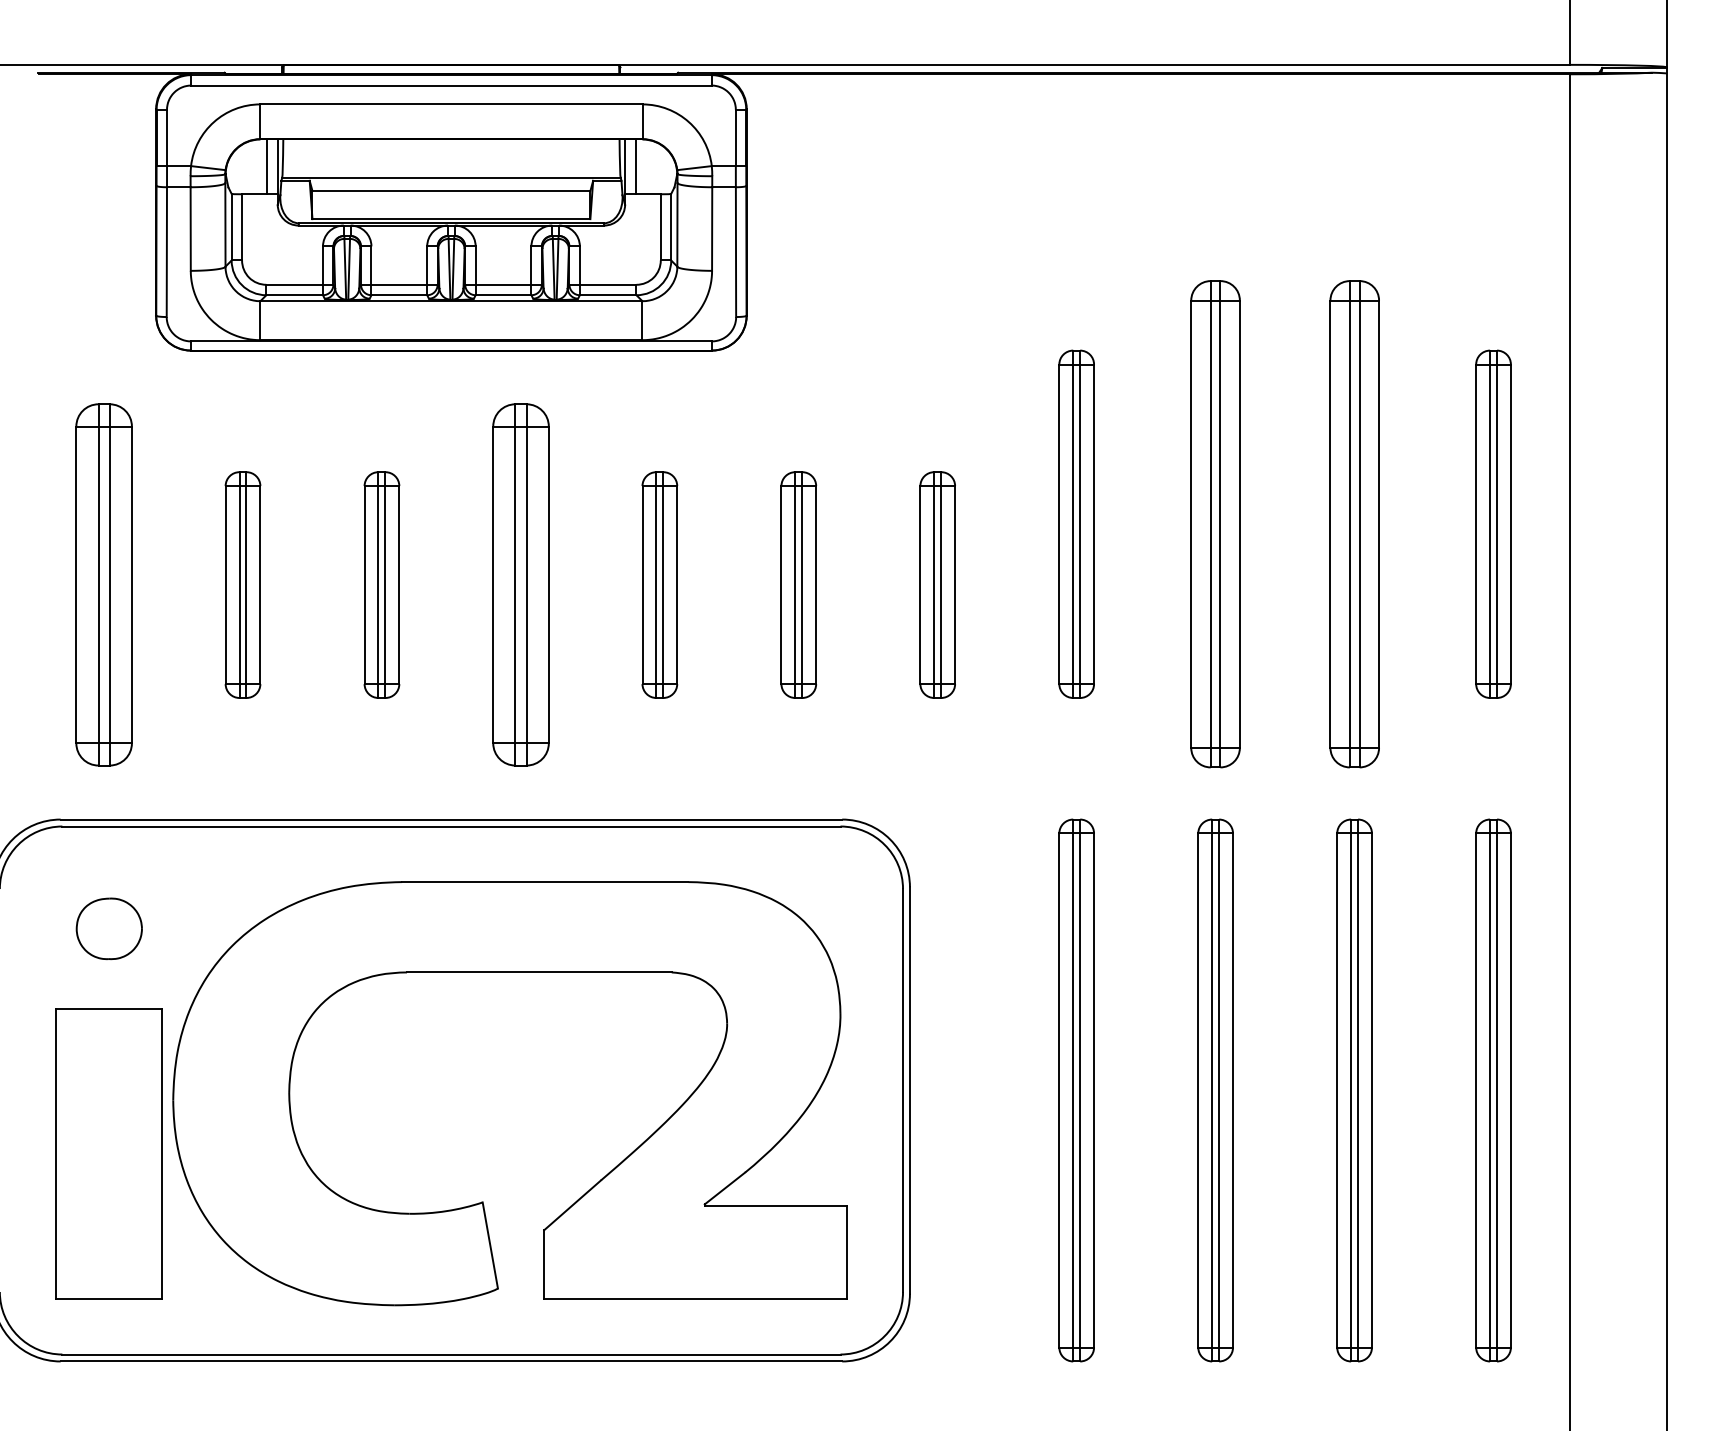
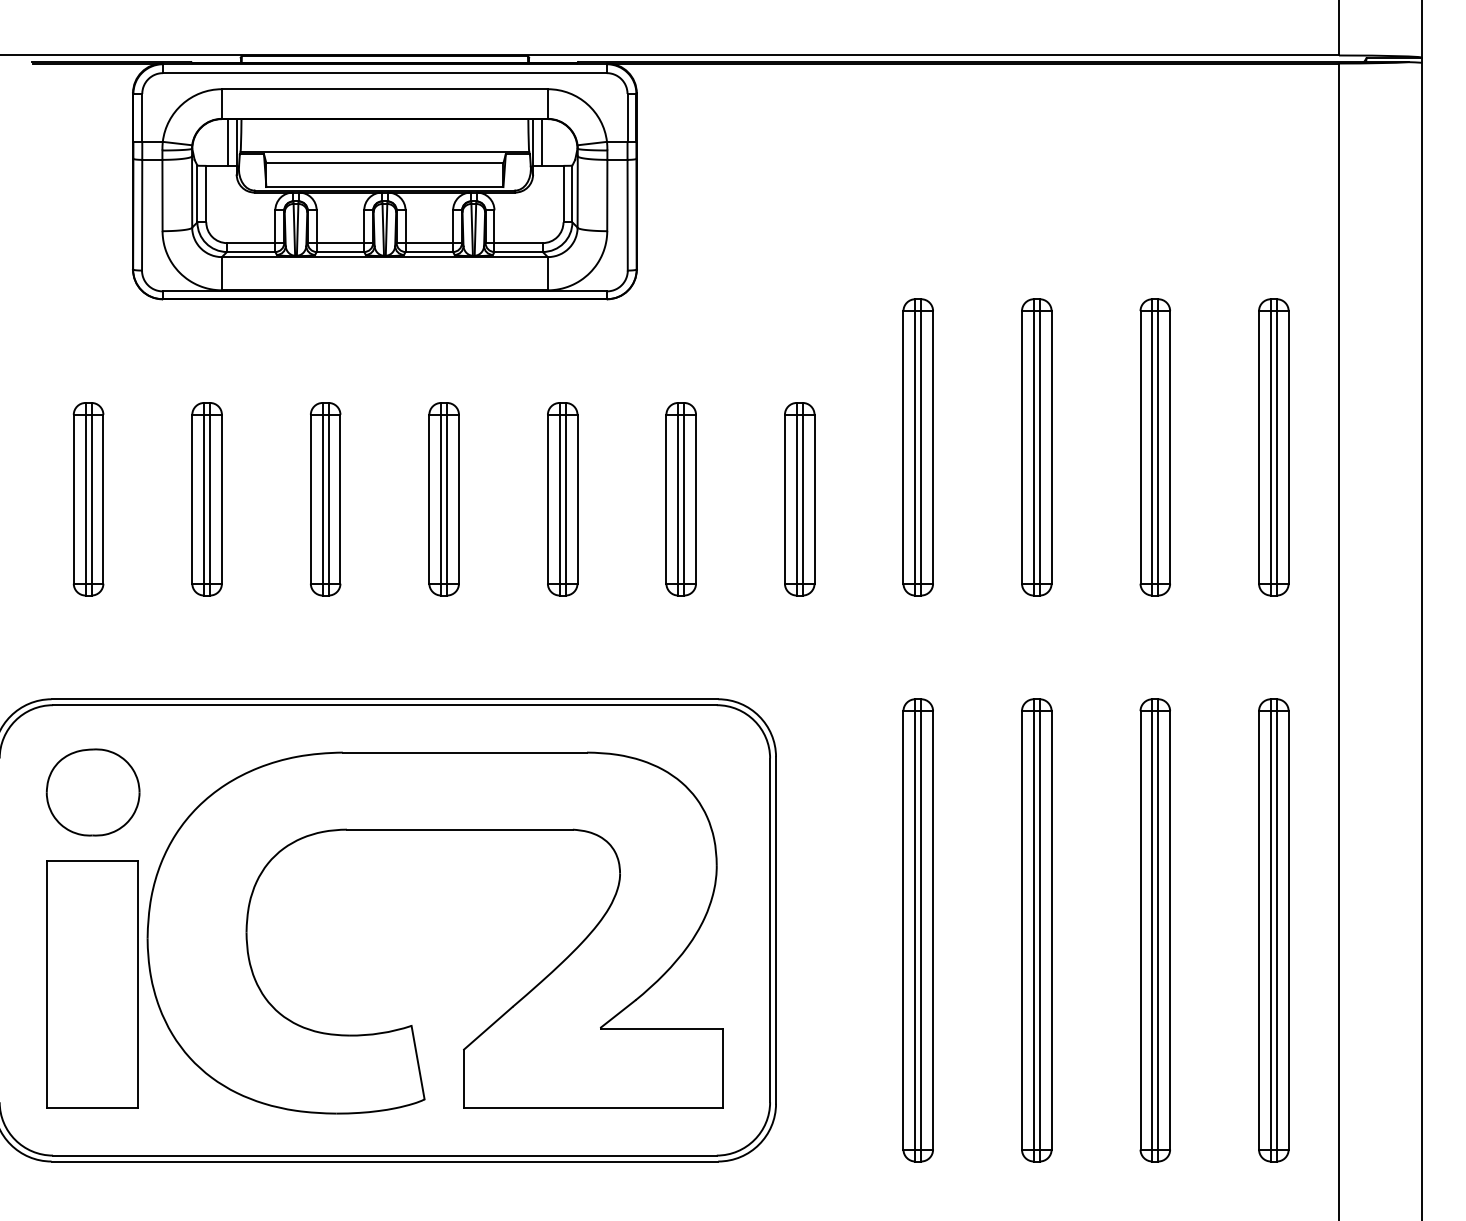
part: (1215, 524) -> (1036, 447), size x0.71
part: (1353, 524) -> (1154, 447), size x0.71
part: (103, 585) -> (88, 499), size x0.62
part: (520, 585) -> (443, 499), size x0.62
part: (108, 928) -> (92, 792), size x1.67

